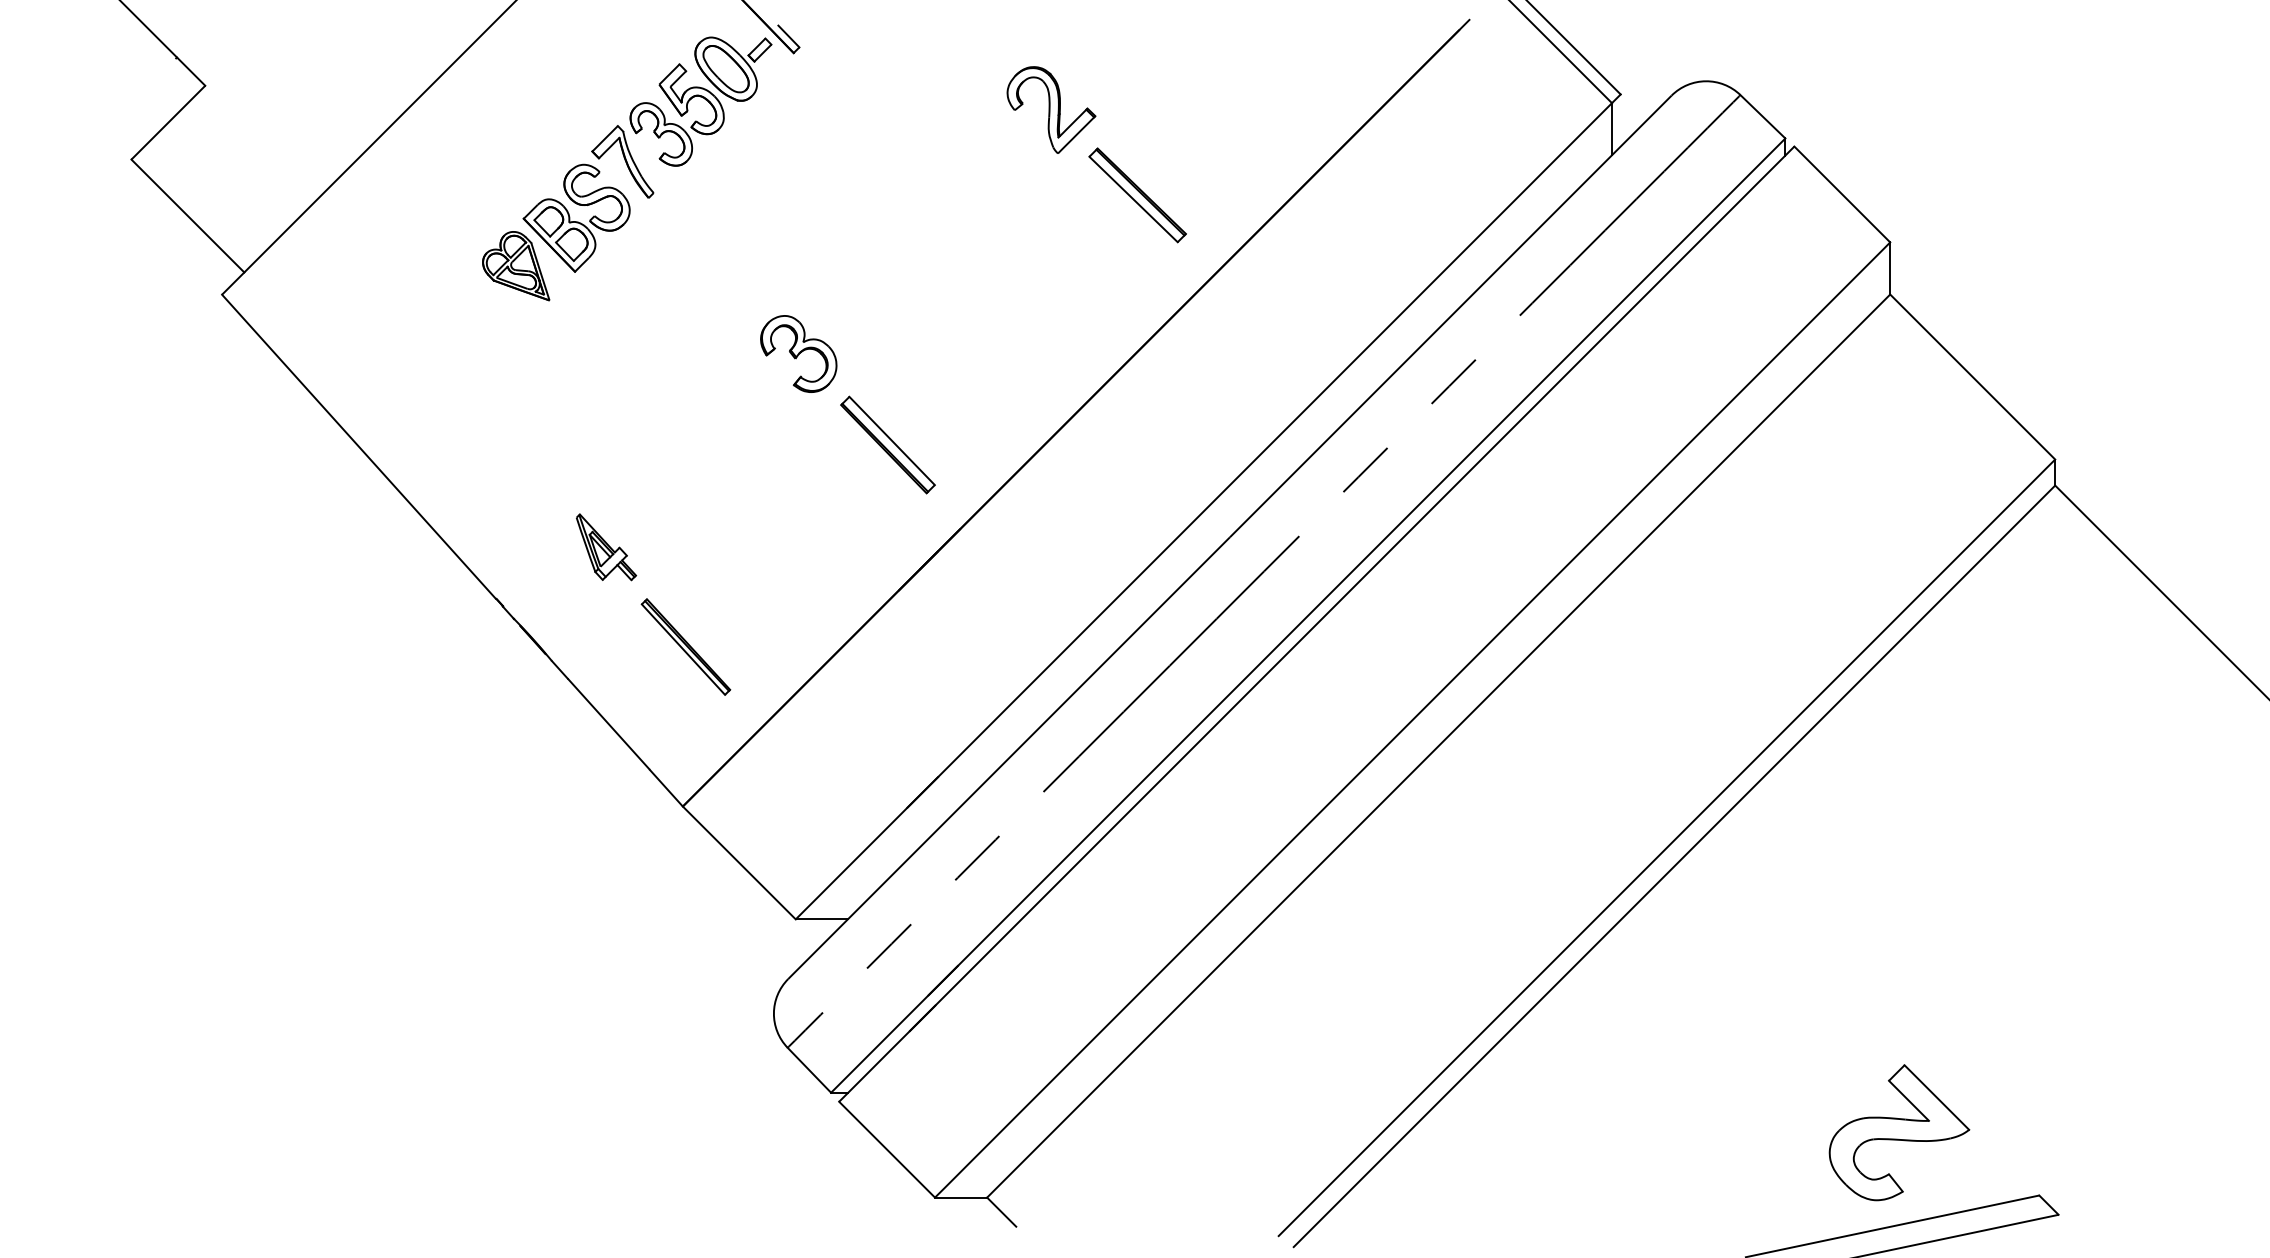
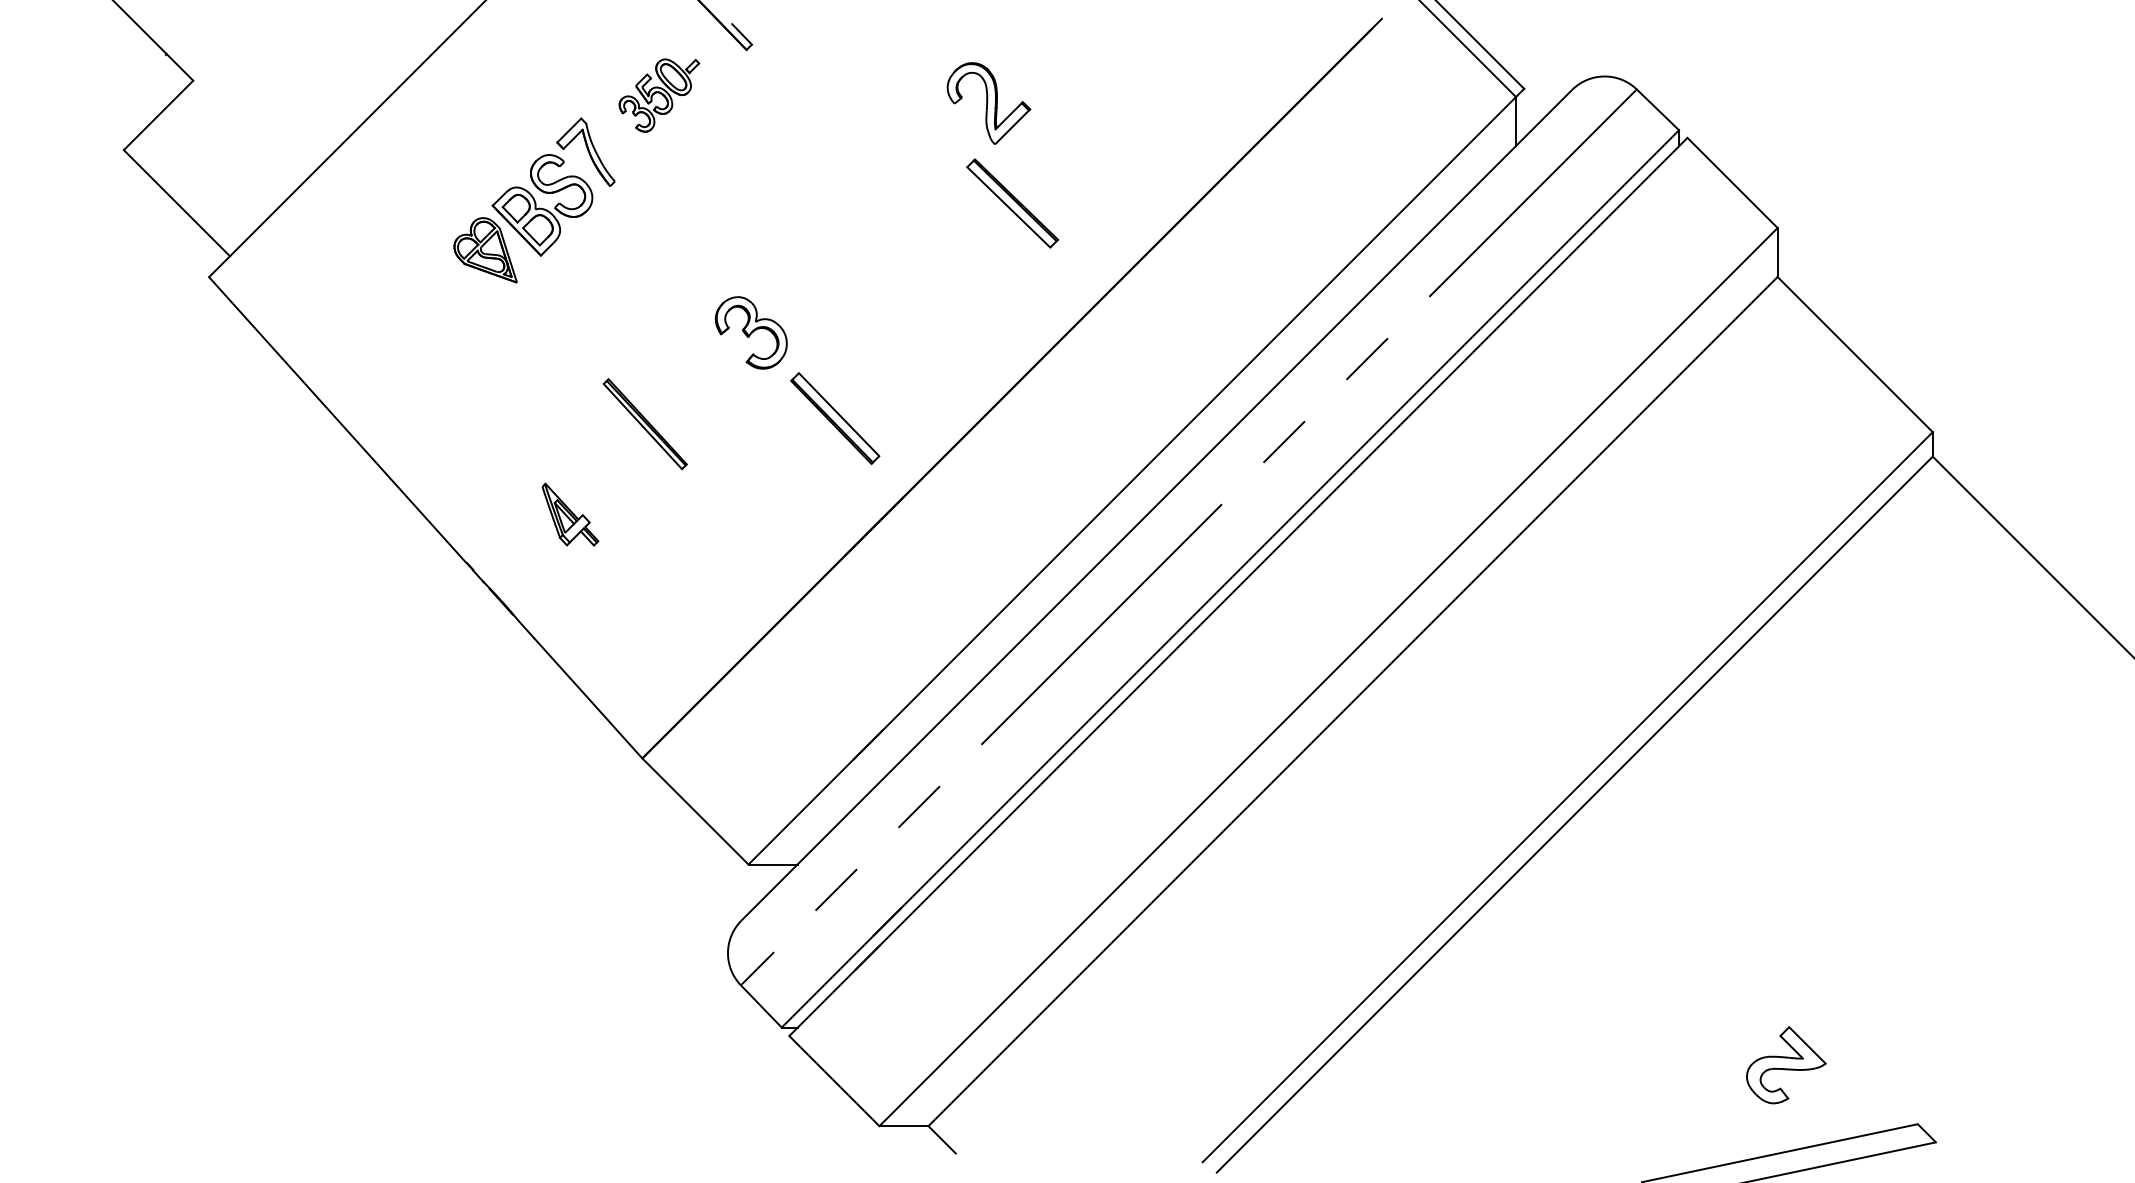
part: (700, 101) -> (658, 95), size x0.6
part: (1137, 195) -> (1012, 203), moved
part: (685, 646) -> (644, 423), moved
part: (1899, 1132) -> (1786, 1064), size x0.6

